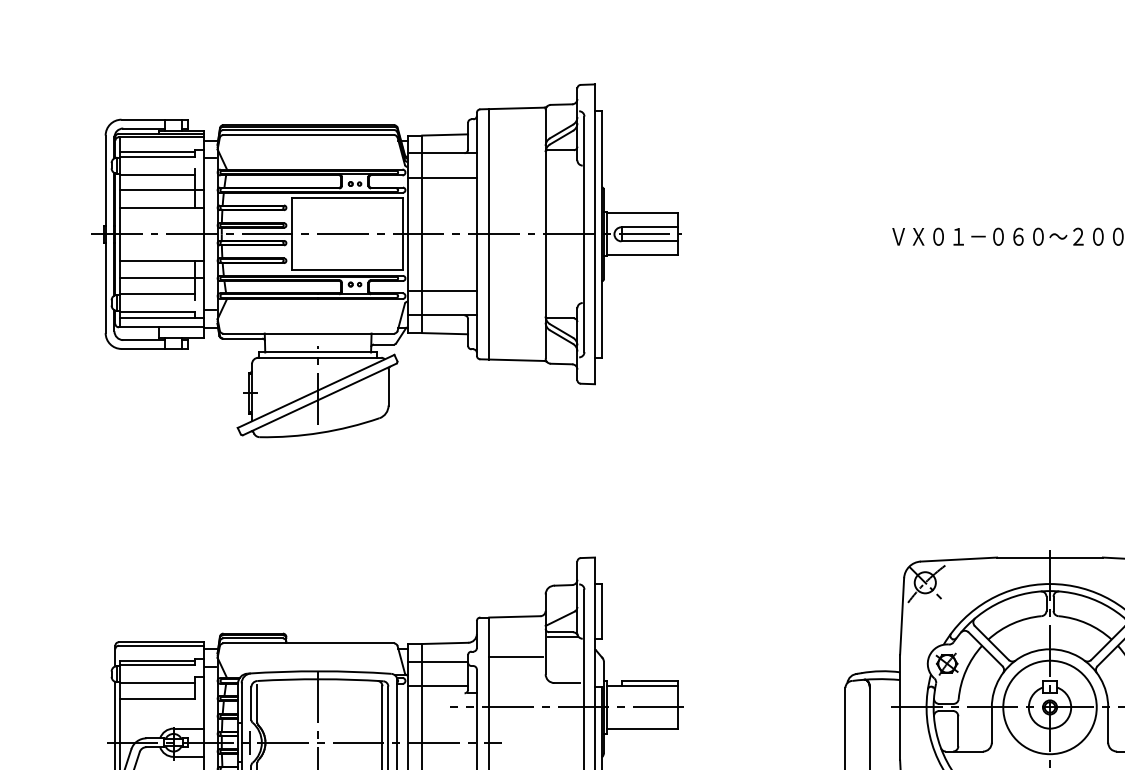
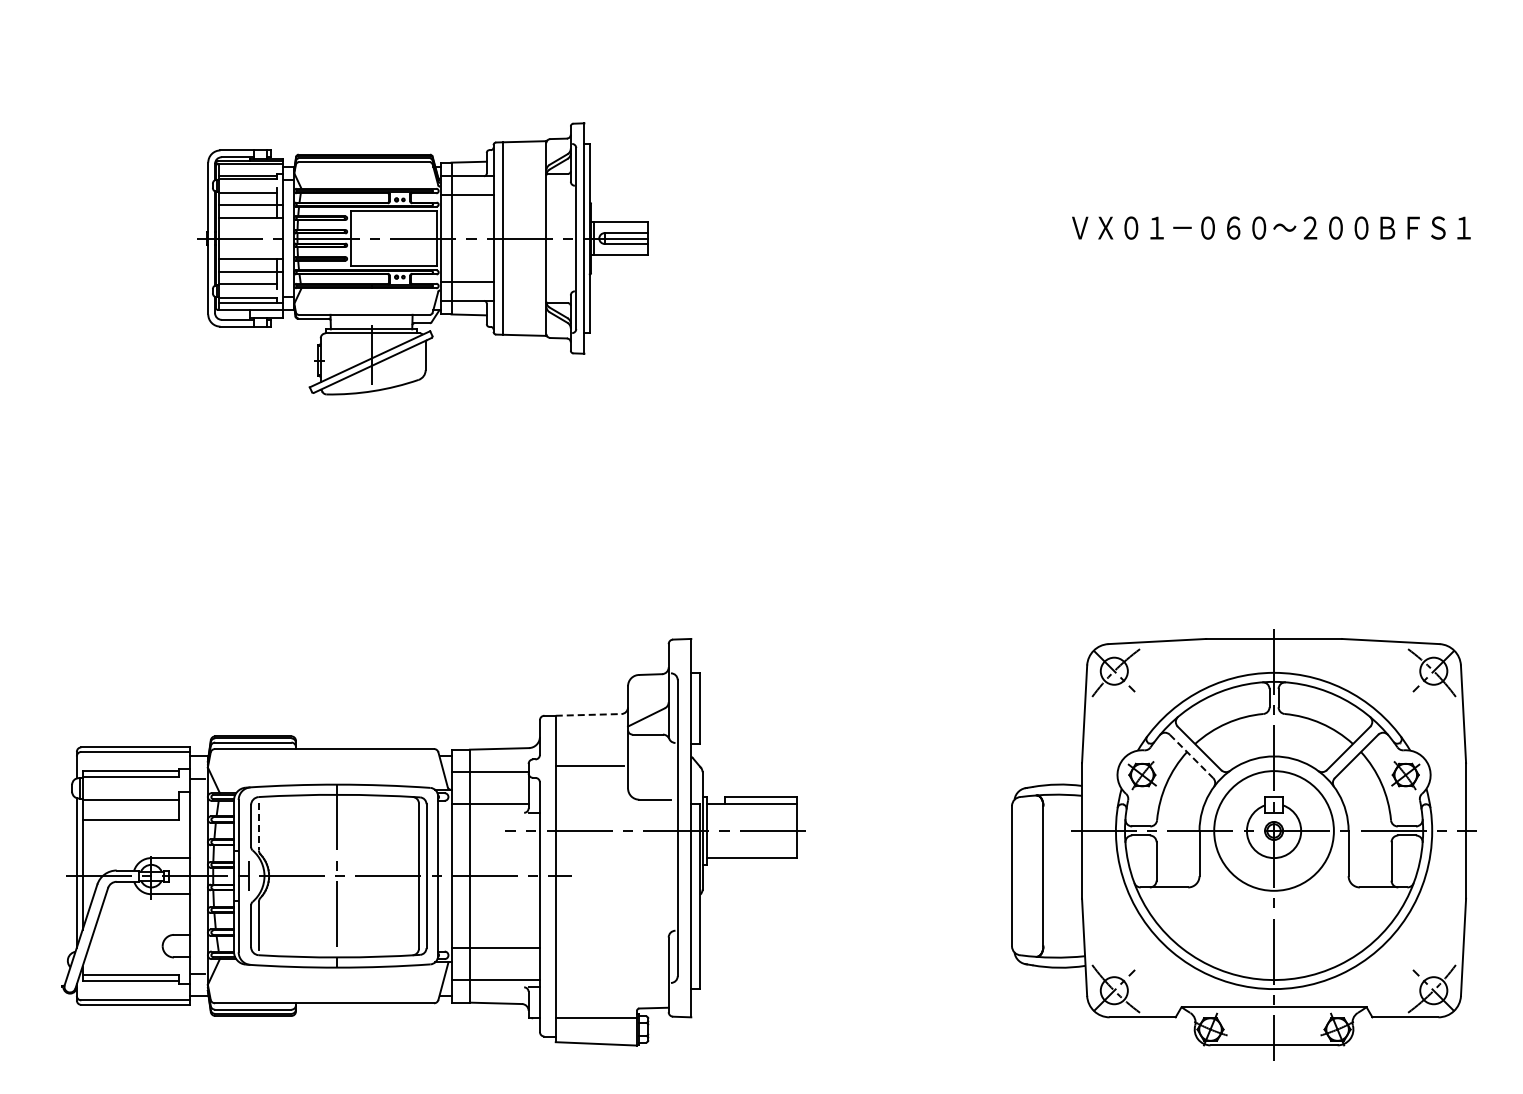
part: (385, 260) -> (423, 258), size x0.6
line: (514, 616) -> (588, 714), solid -> dashed
line: (563, 637) -> (650, 741), removed
line: (985, 649) -> (1191, 756), solid -> dashed
line: (257, 703) -> (258, 826), solid -> dashed

